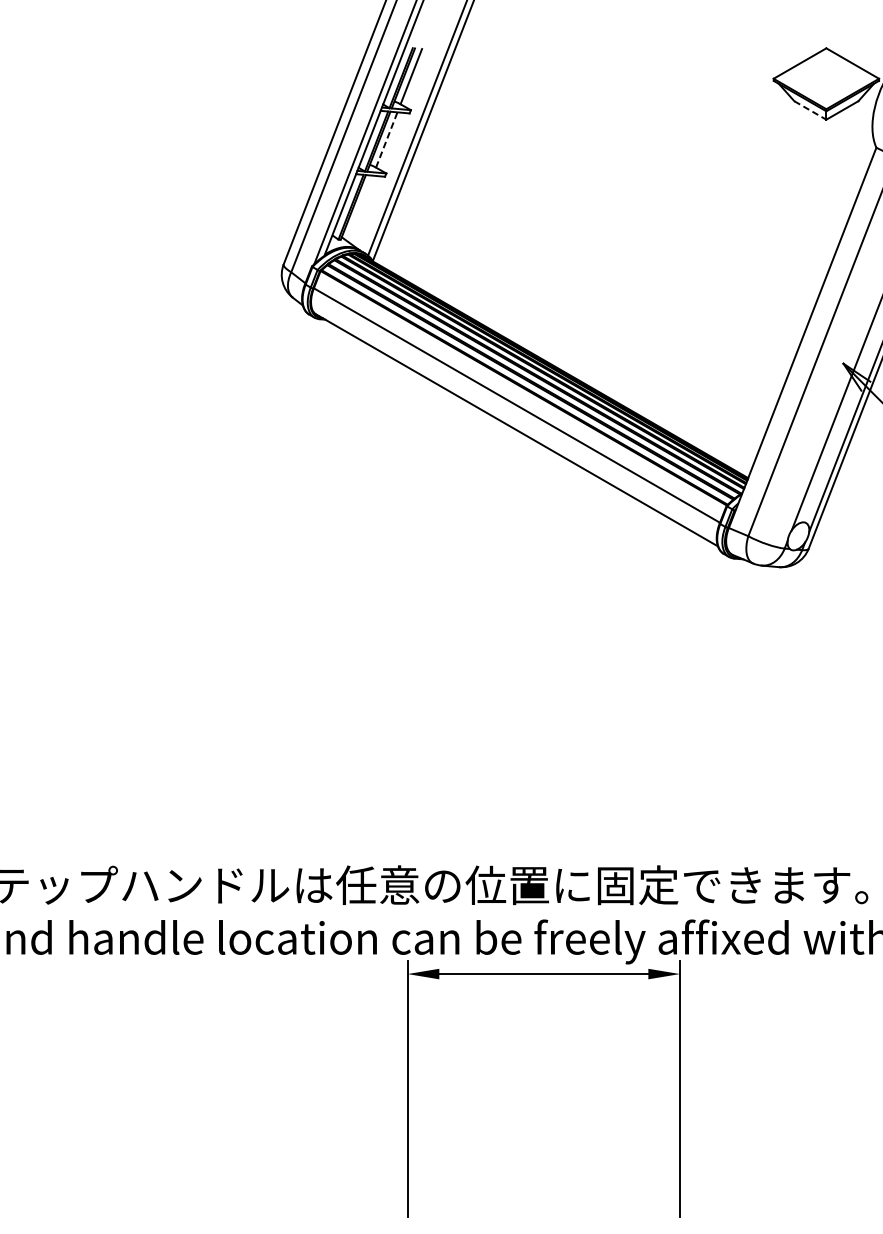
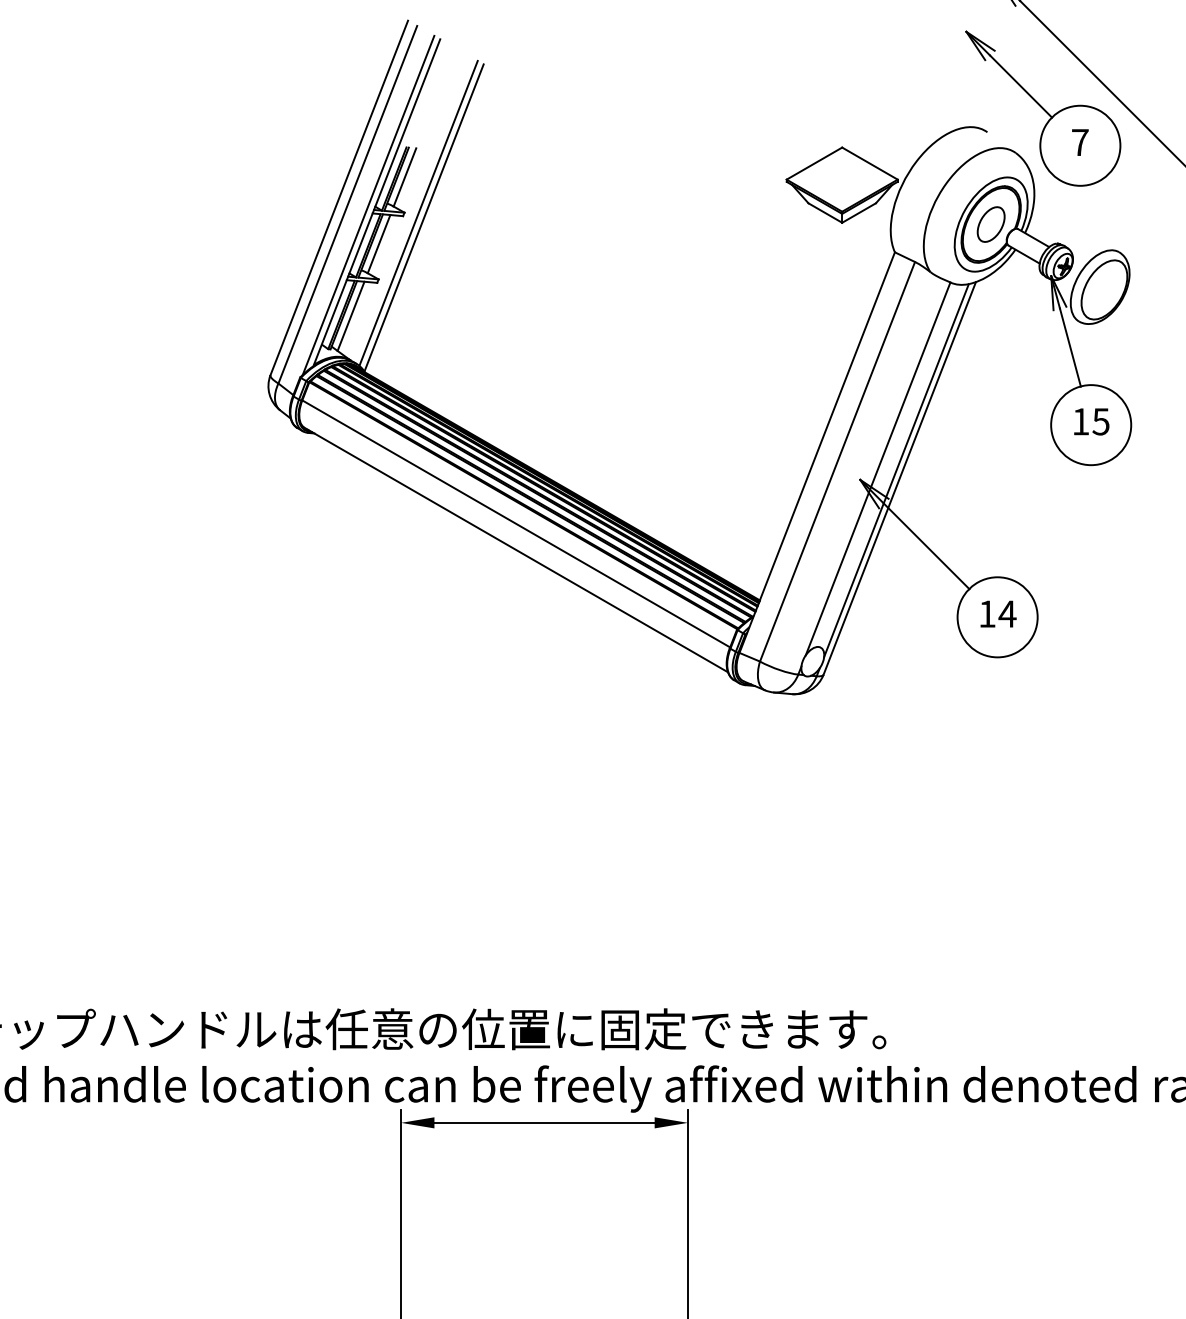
line: (810, 110) -> (825, 213), dashed -> solid
line: (387, 139) -> (379, 243), dashed -> solid
line: (359, 207) -> (350, 315), added

